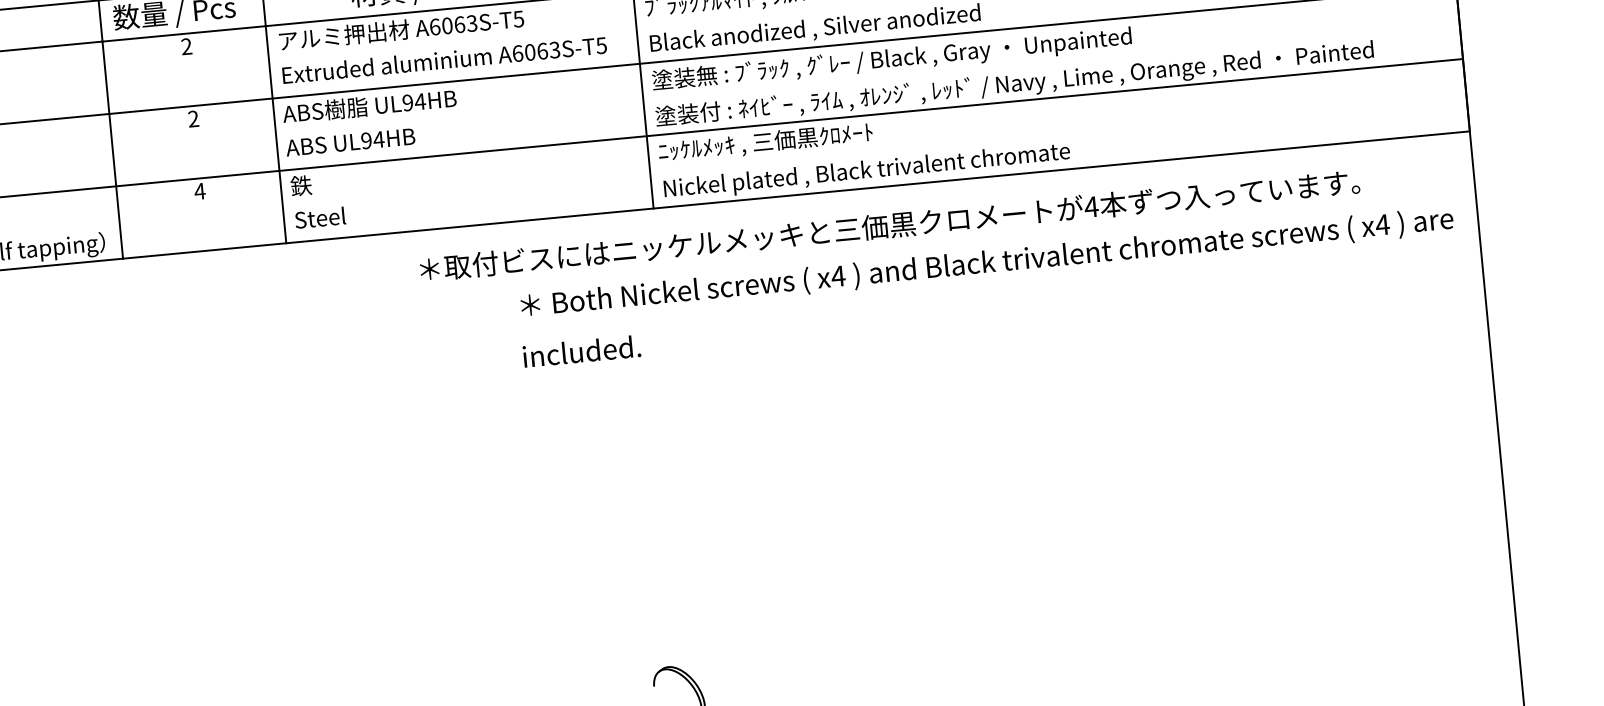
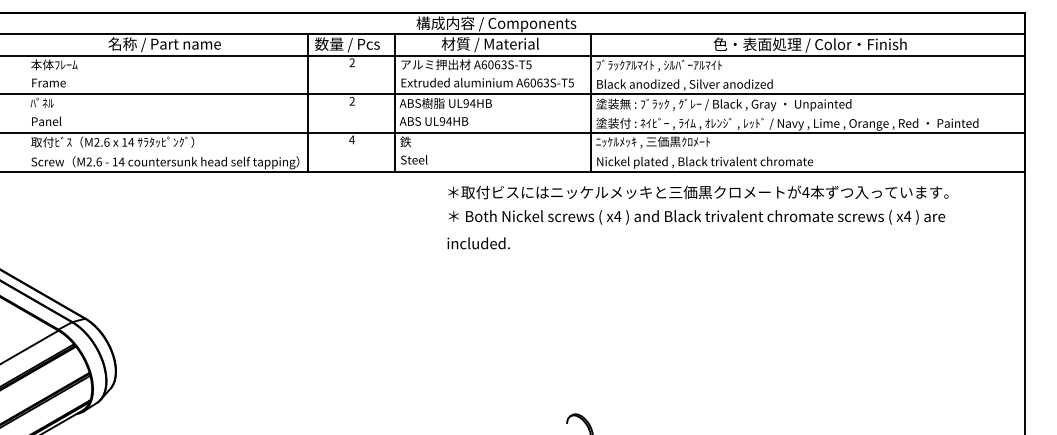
text: (889, 225) -> (698, 192), moved
text: (988, 286) -> (696, 229), moved

